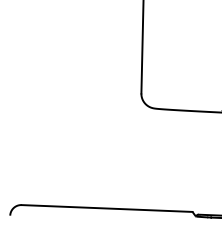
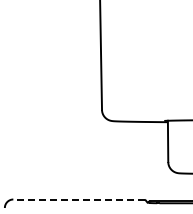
line: (107, 208) -> (79, 199), solid -> dashed

